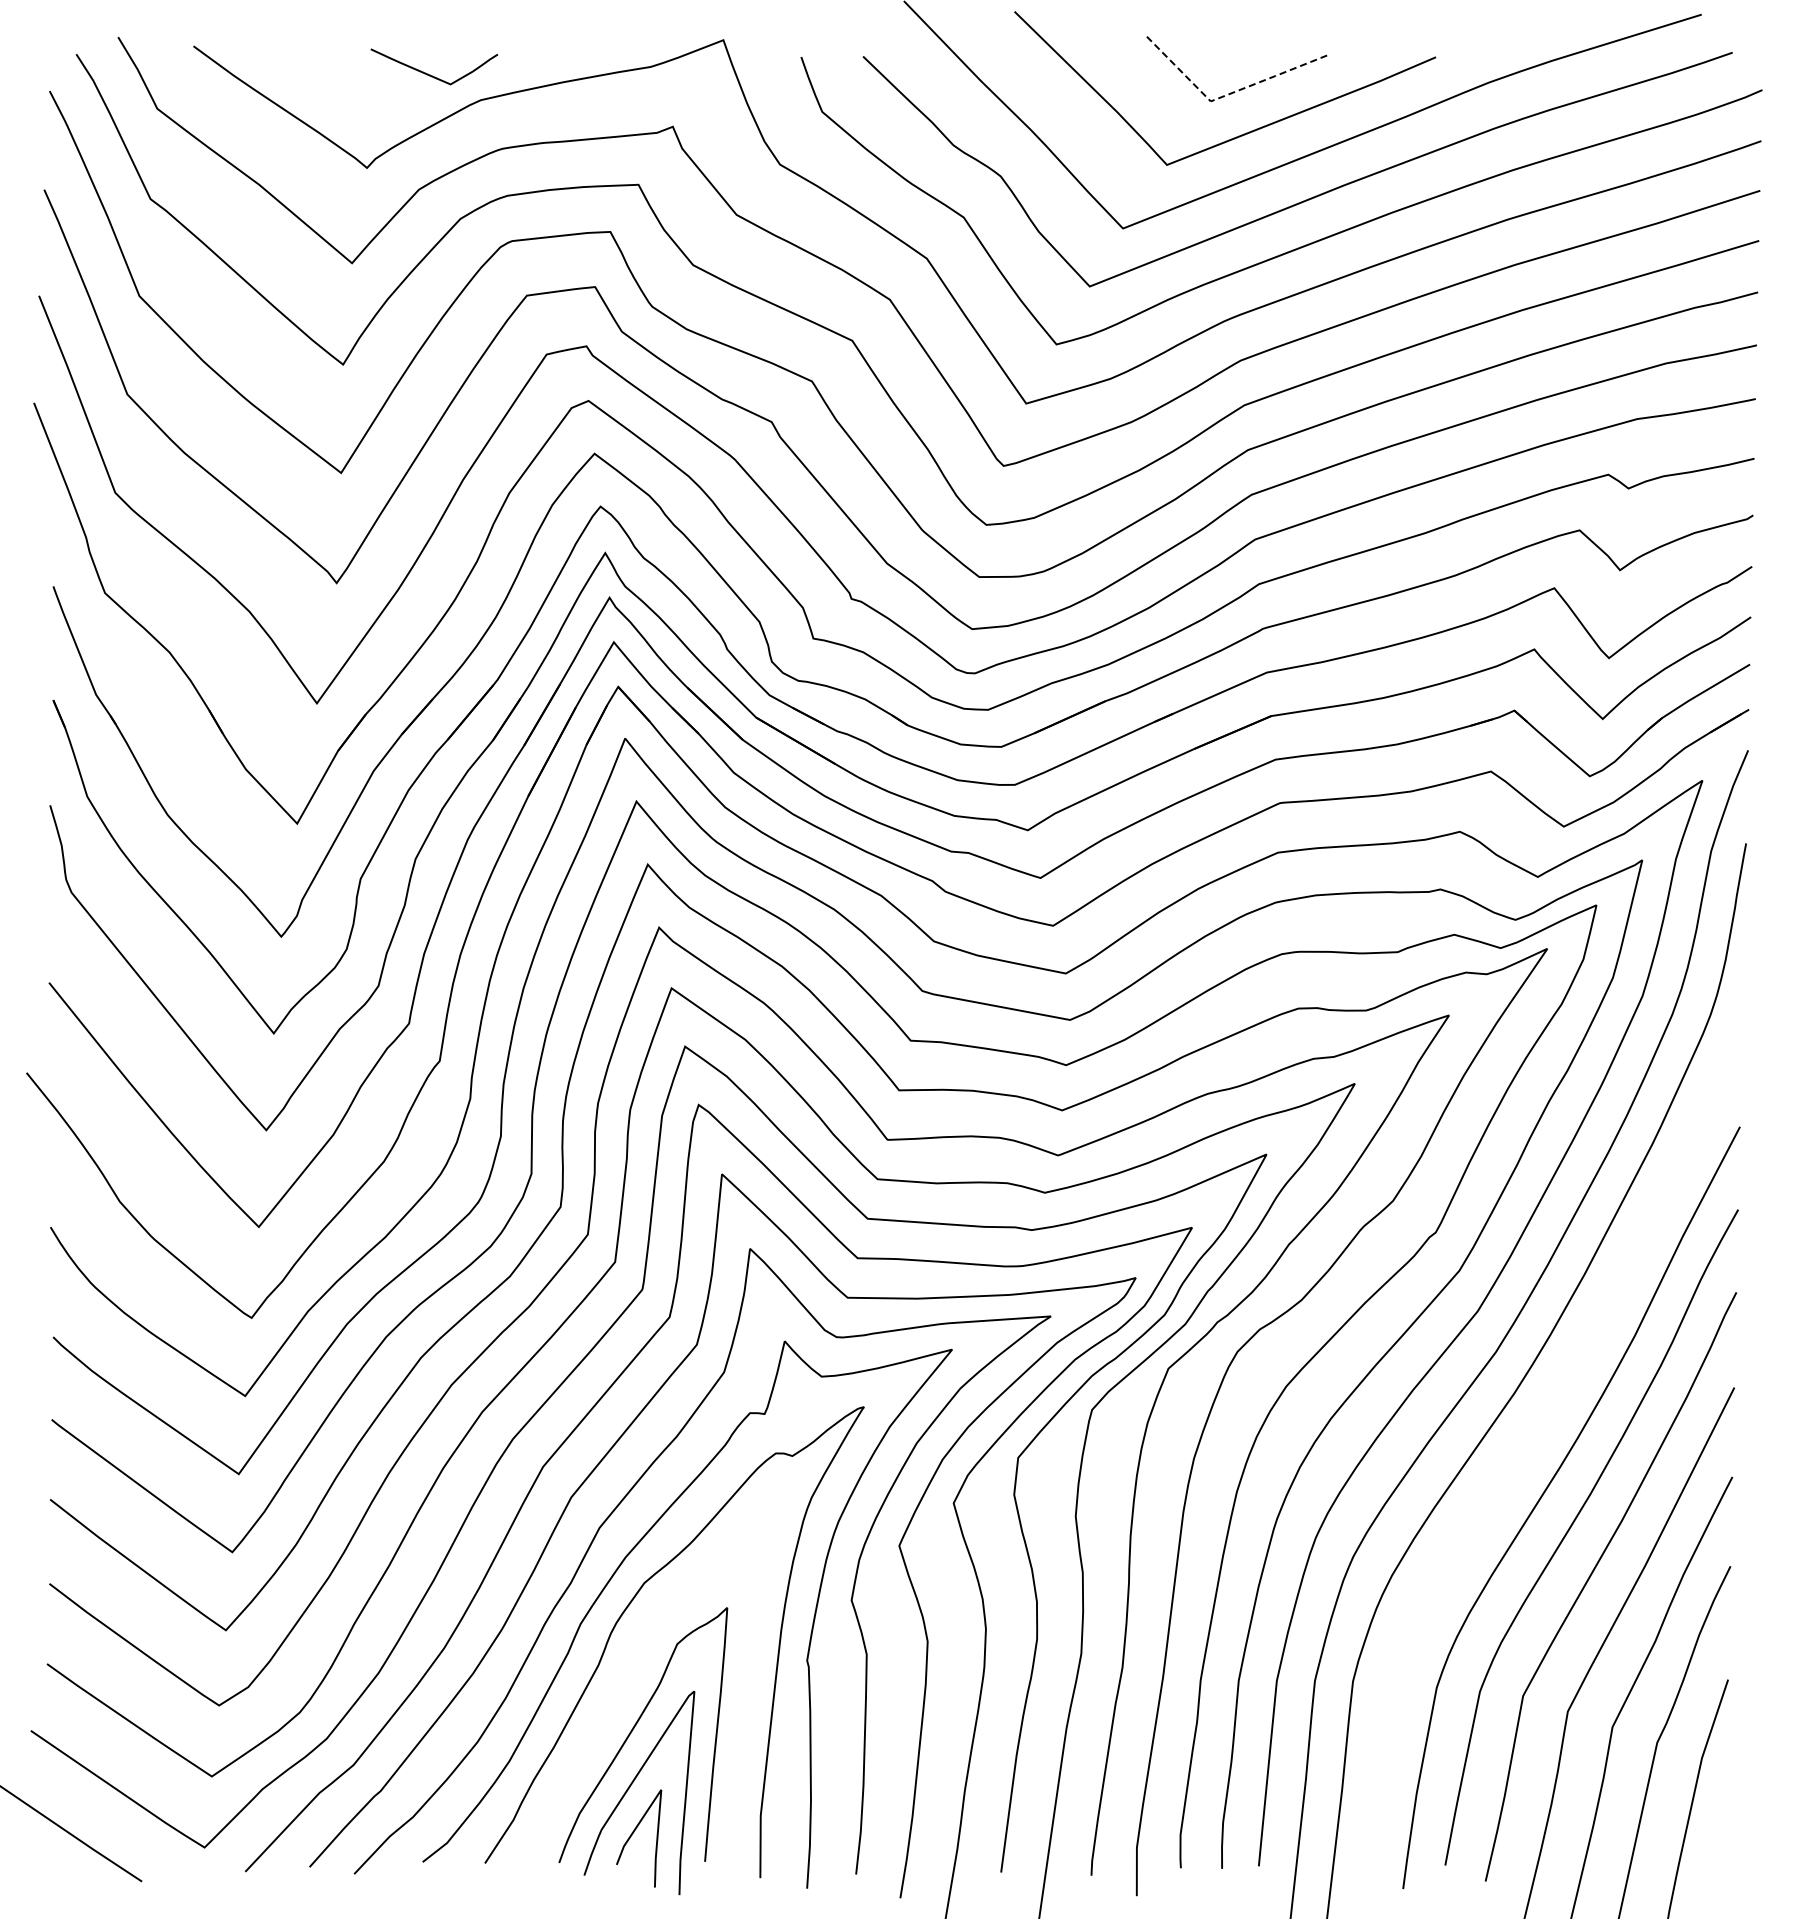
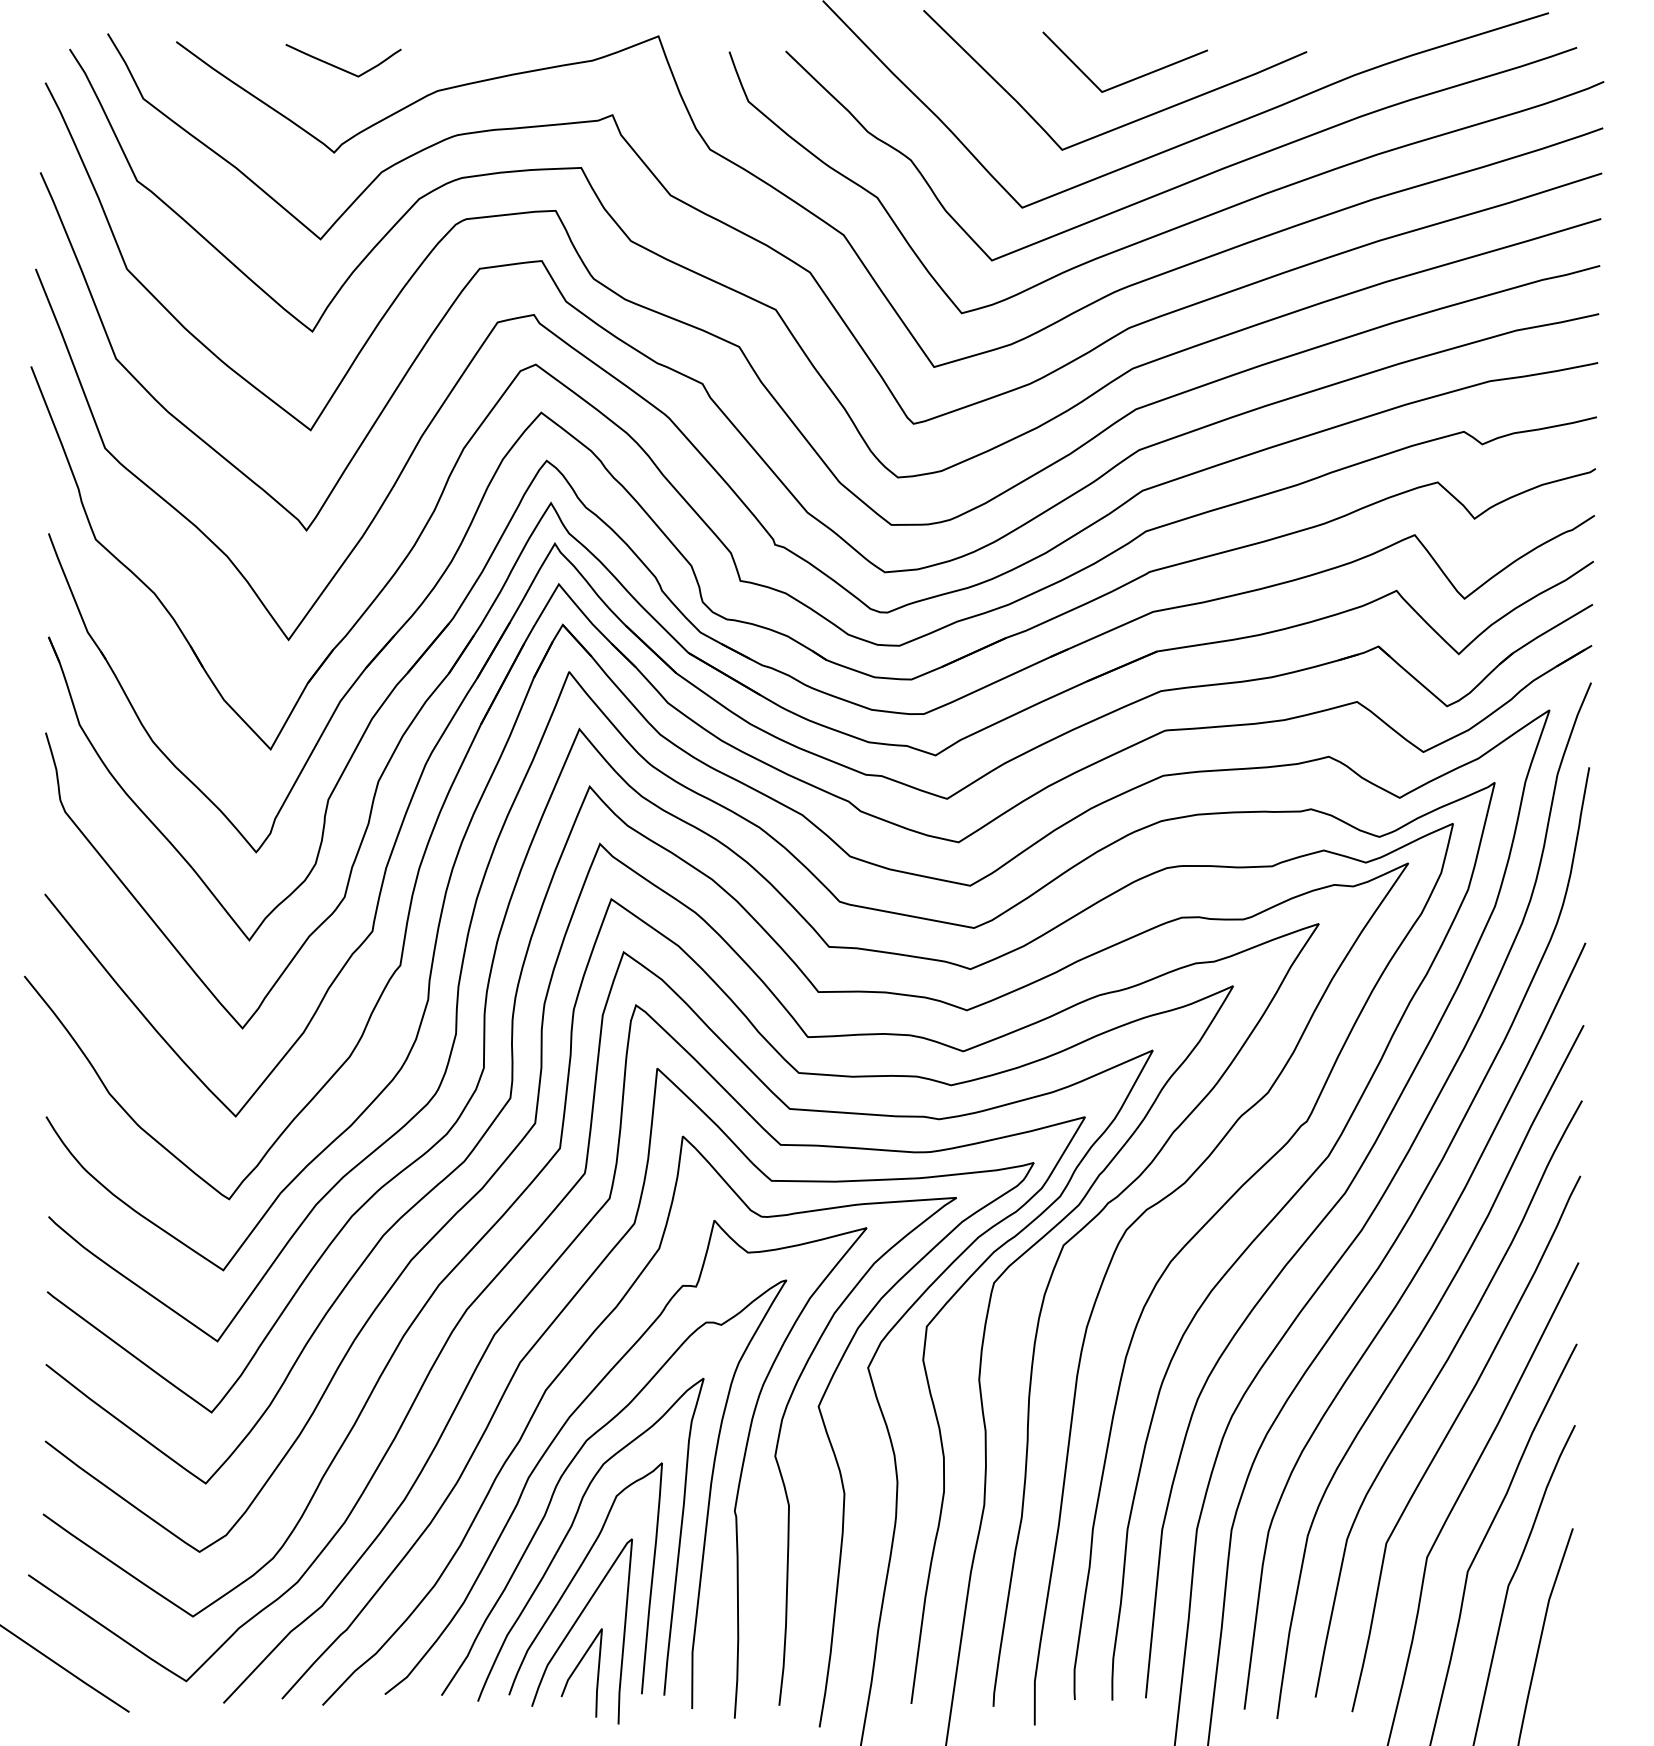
curve: (430, 74) -> (340, 67), moved
line: (1225, 95) -> (1115, 86), dashed -> solid
curve: (1531, 1440) -> (1393, 1310), added
curve: (628, 1678) -> (572, 1527), added

